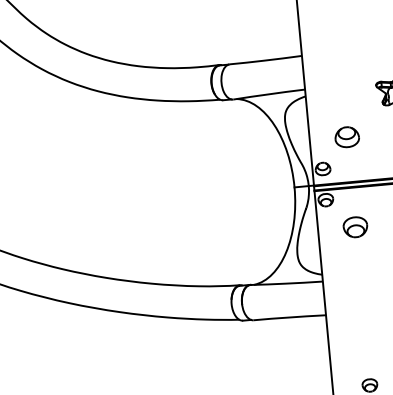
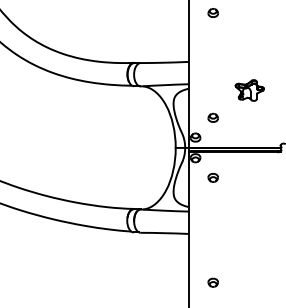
part: (345, 136) -> (212, 117), size x0.62
part: (354, 226) -> (212, 177), size x0.62

